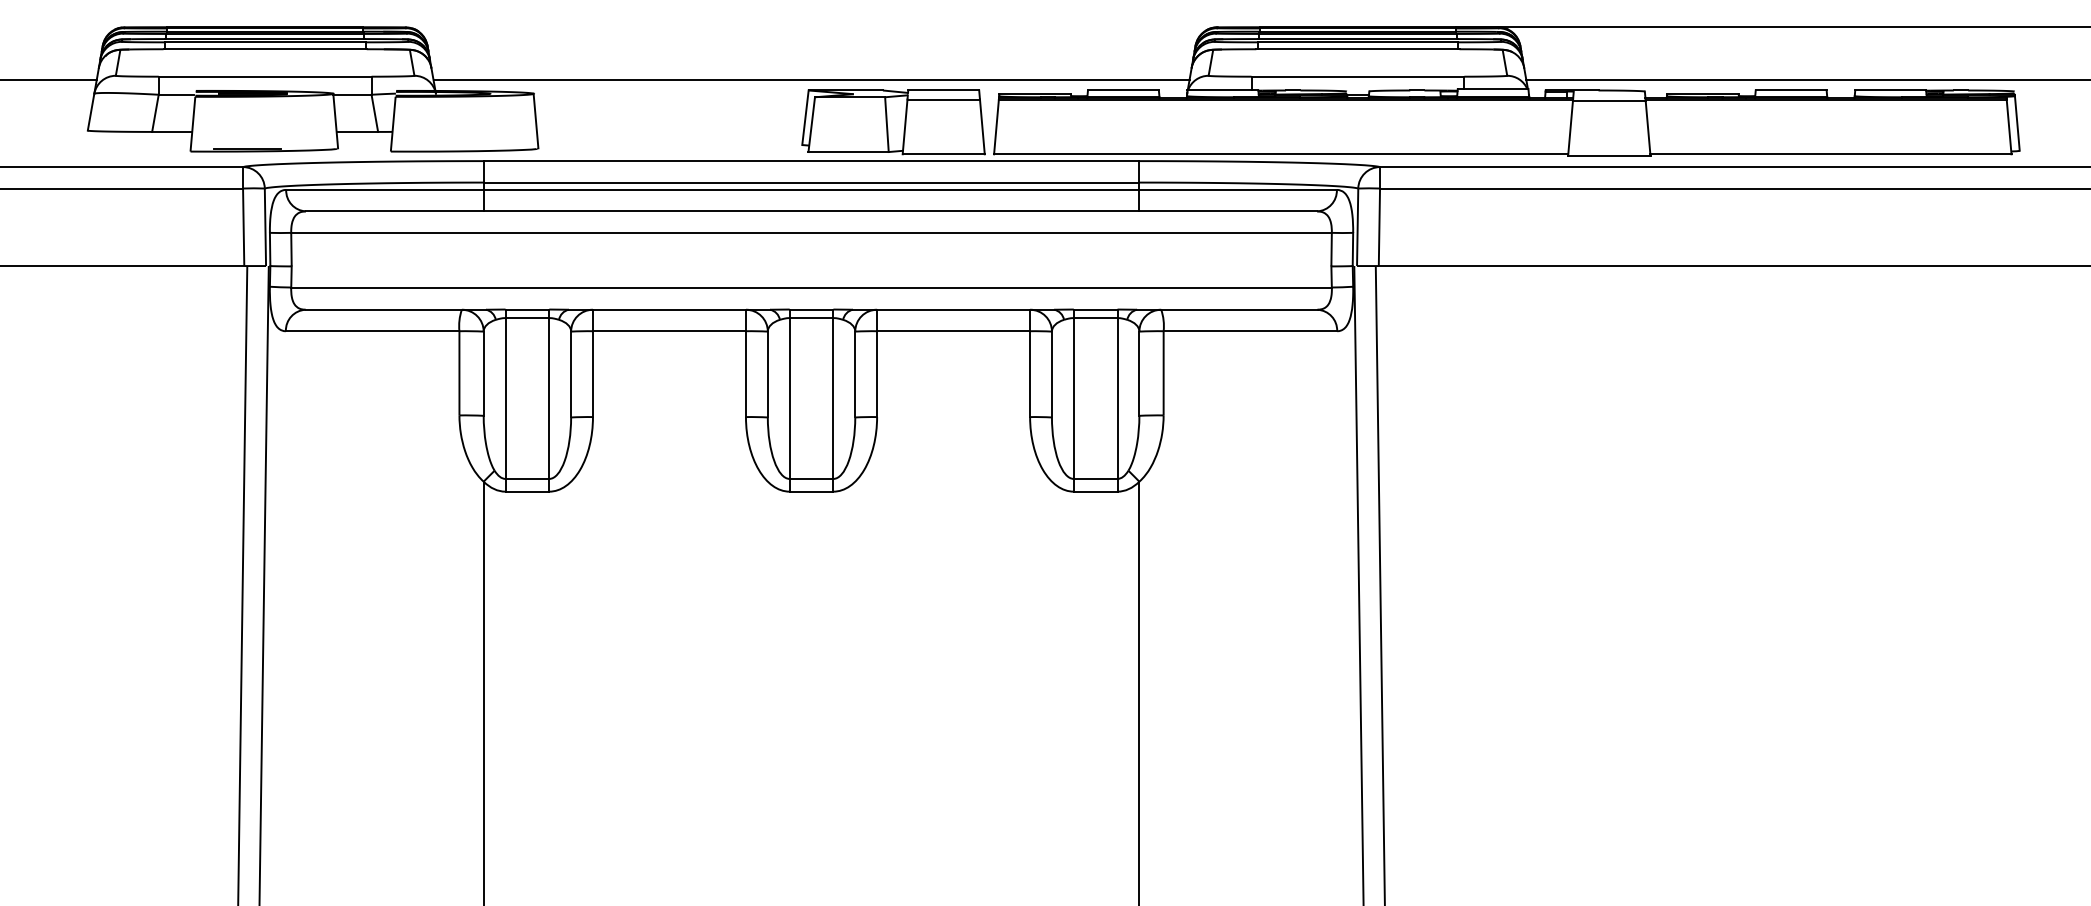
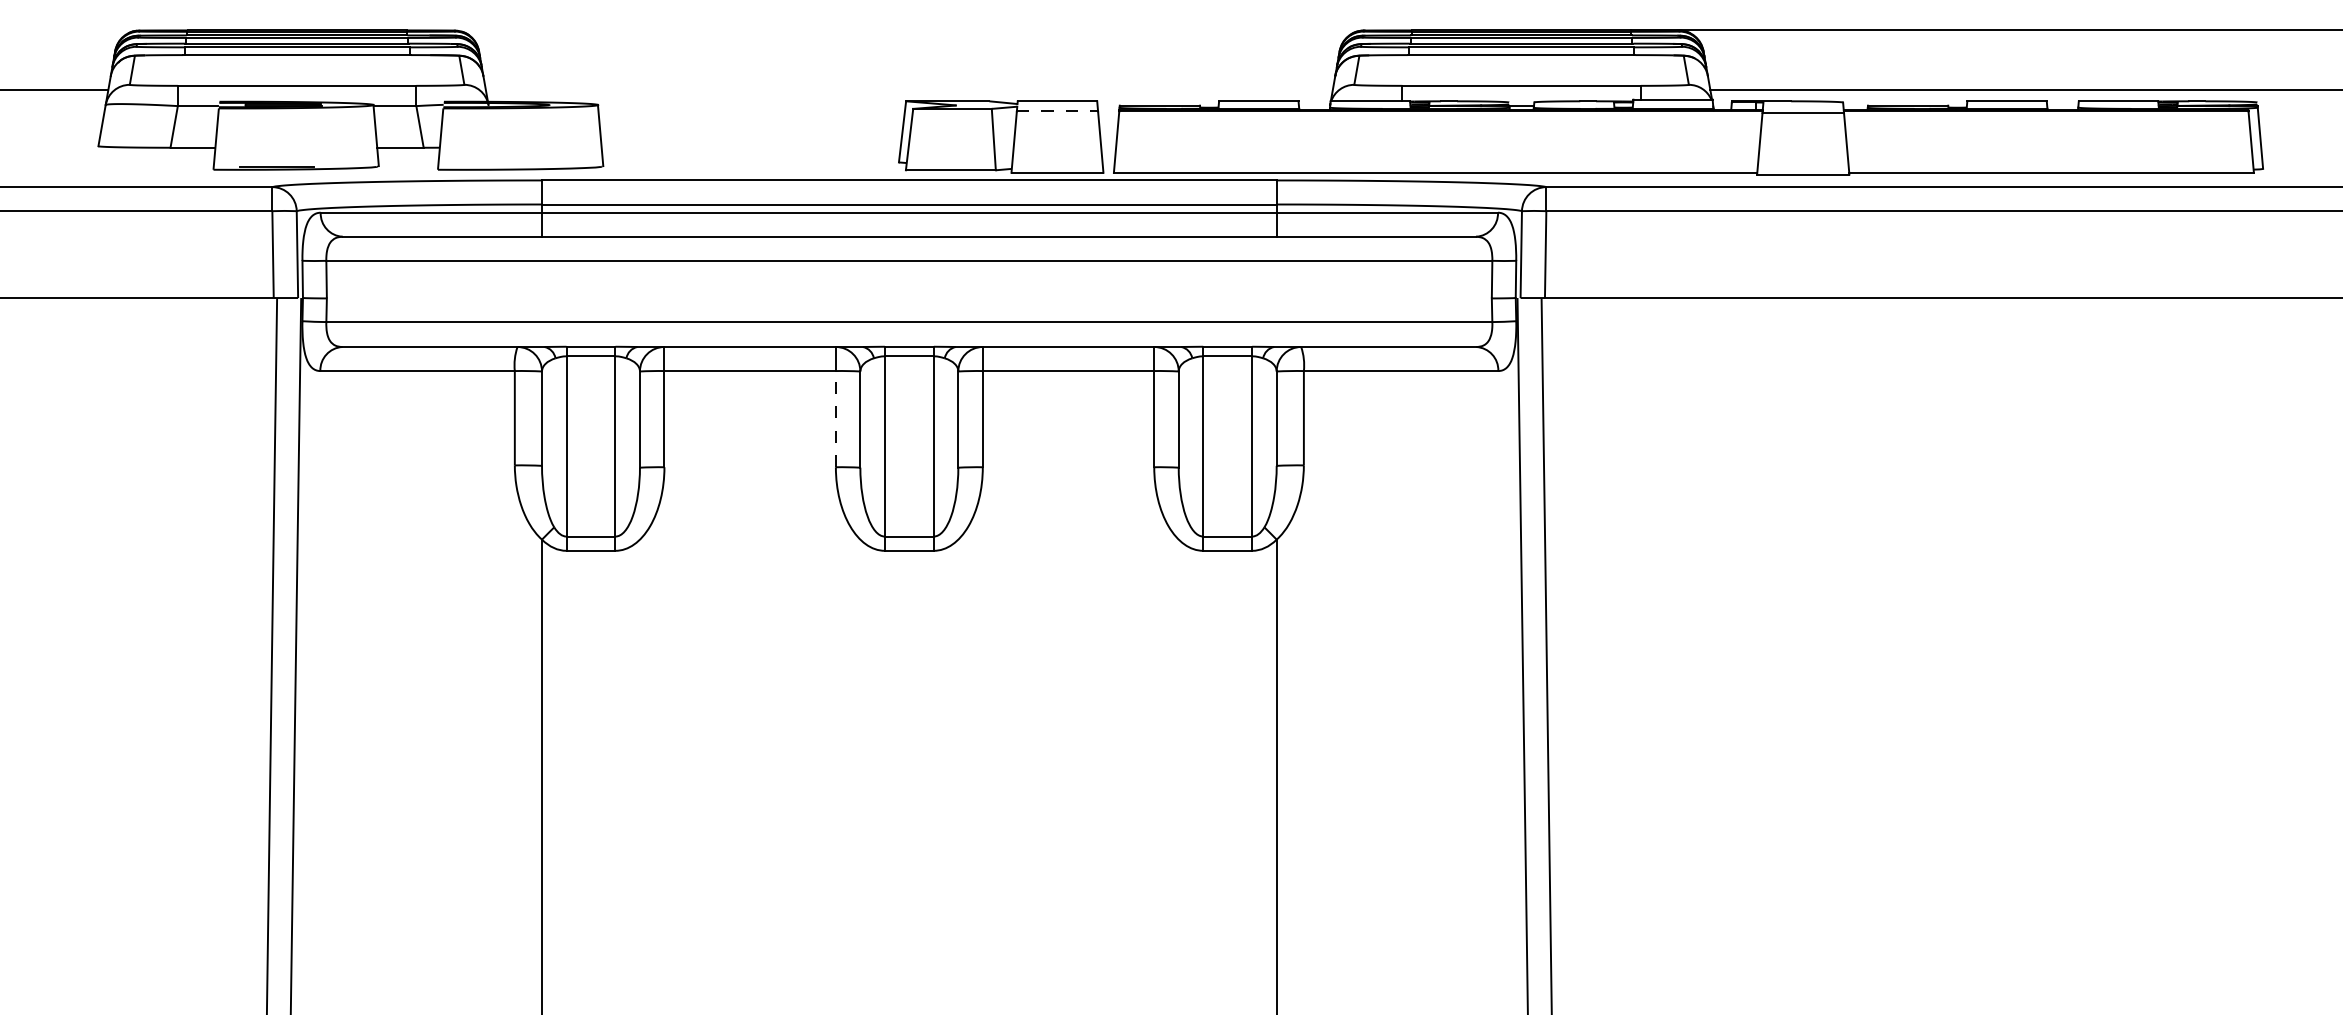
line: (811, 80) -> (909, 90), removed
line: (944, 99) -> (1058, 111), solid -> dashed
line: (745, 374) -> (835, 419), solid -> dashed

